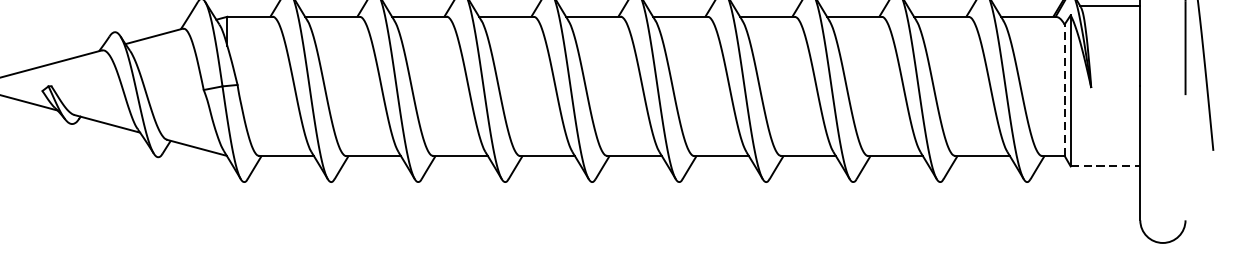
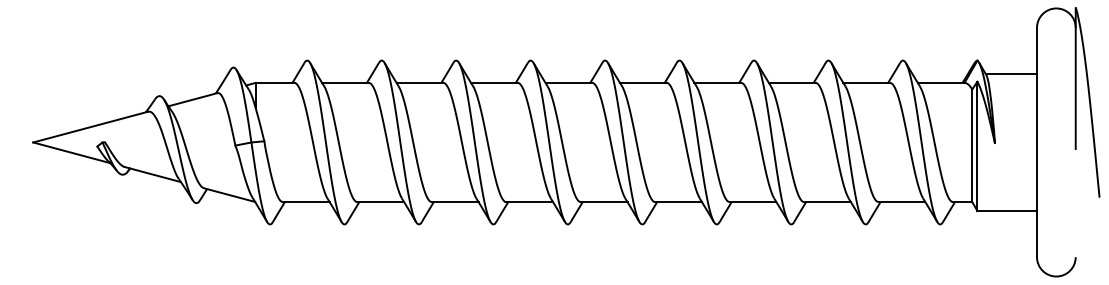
line: (1064, 89) -> (972, 145), dashed -> solid
line: (1105, 167) -> (1007, 211), dashed -> solid

